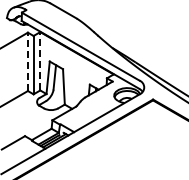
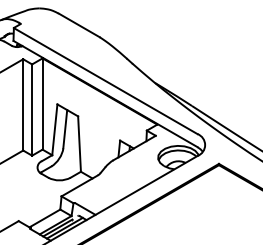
line: (40, 60) -> (42, 102), dashed -> solid
line: (27, 61) -> (22, 104), dashed -> solid

